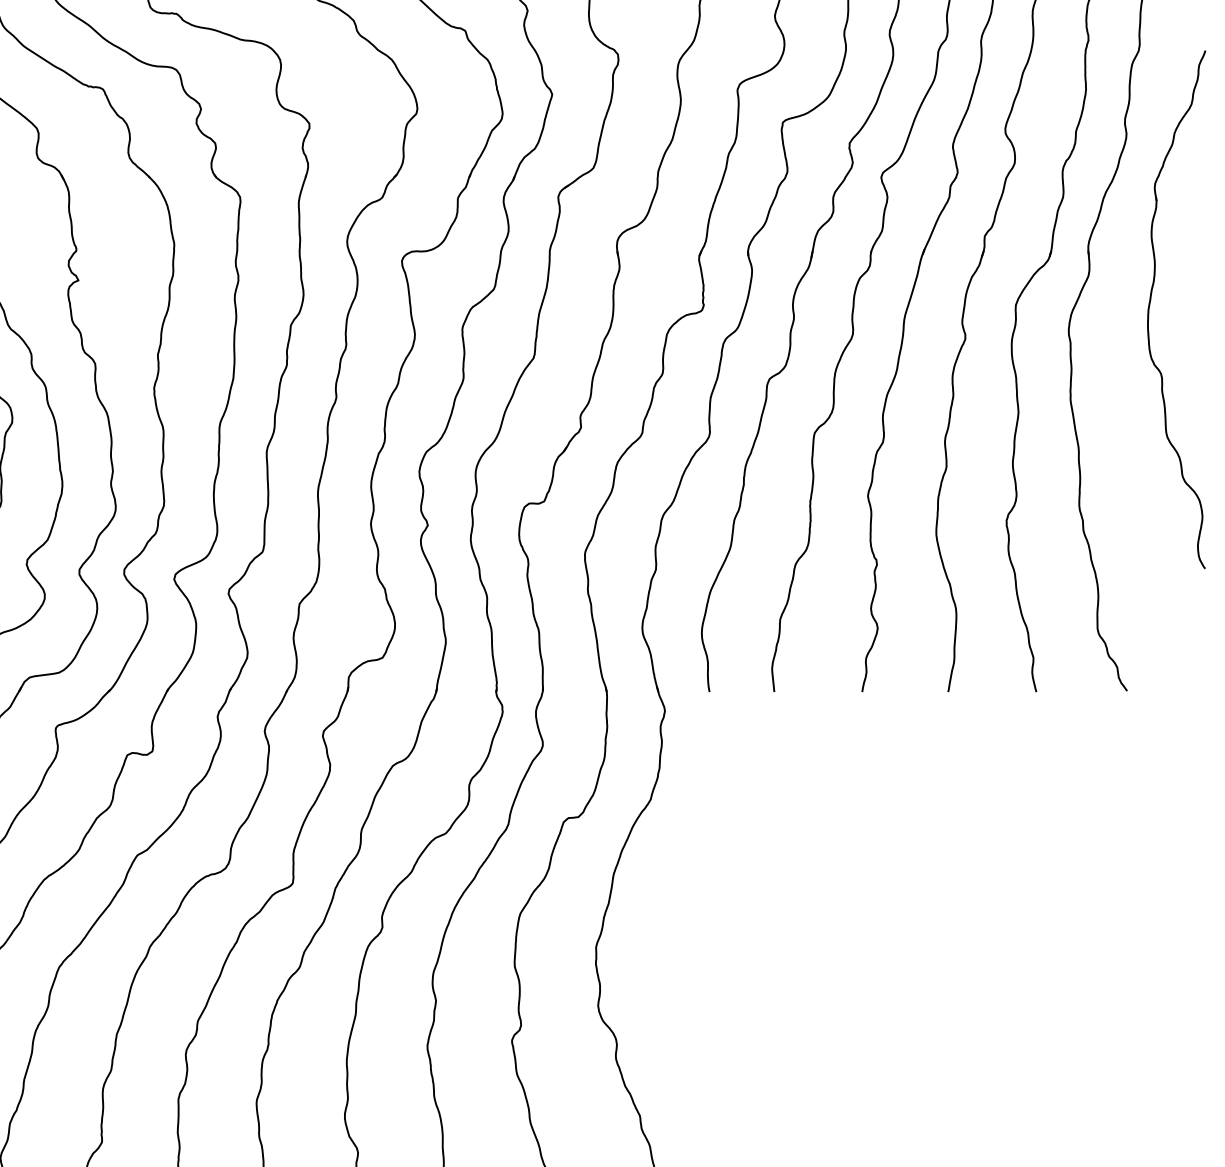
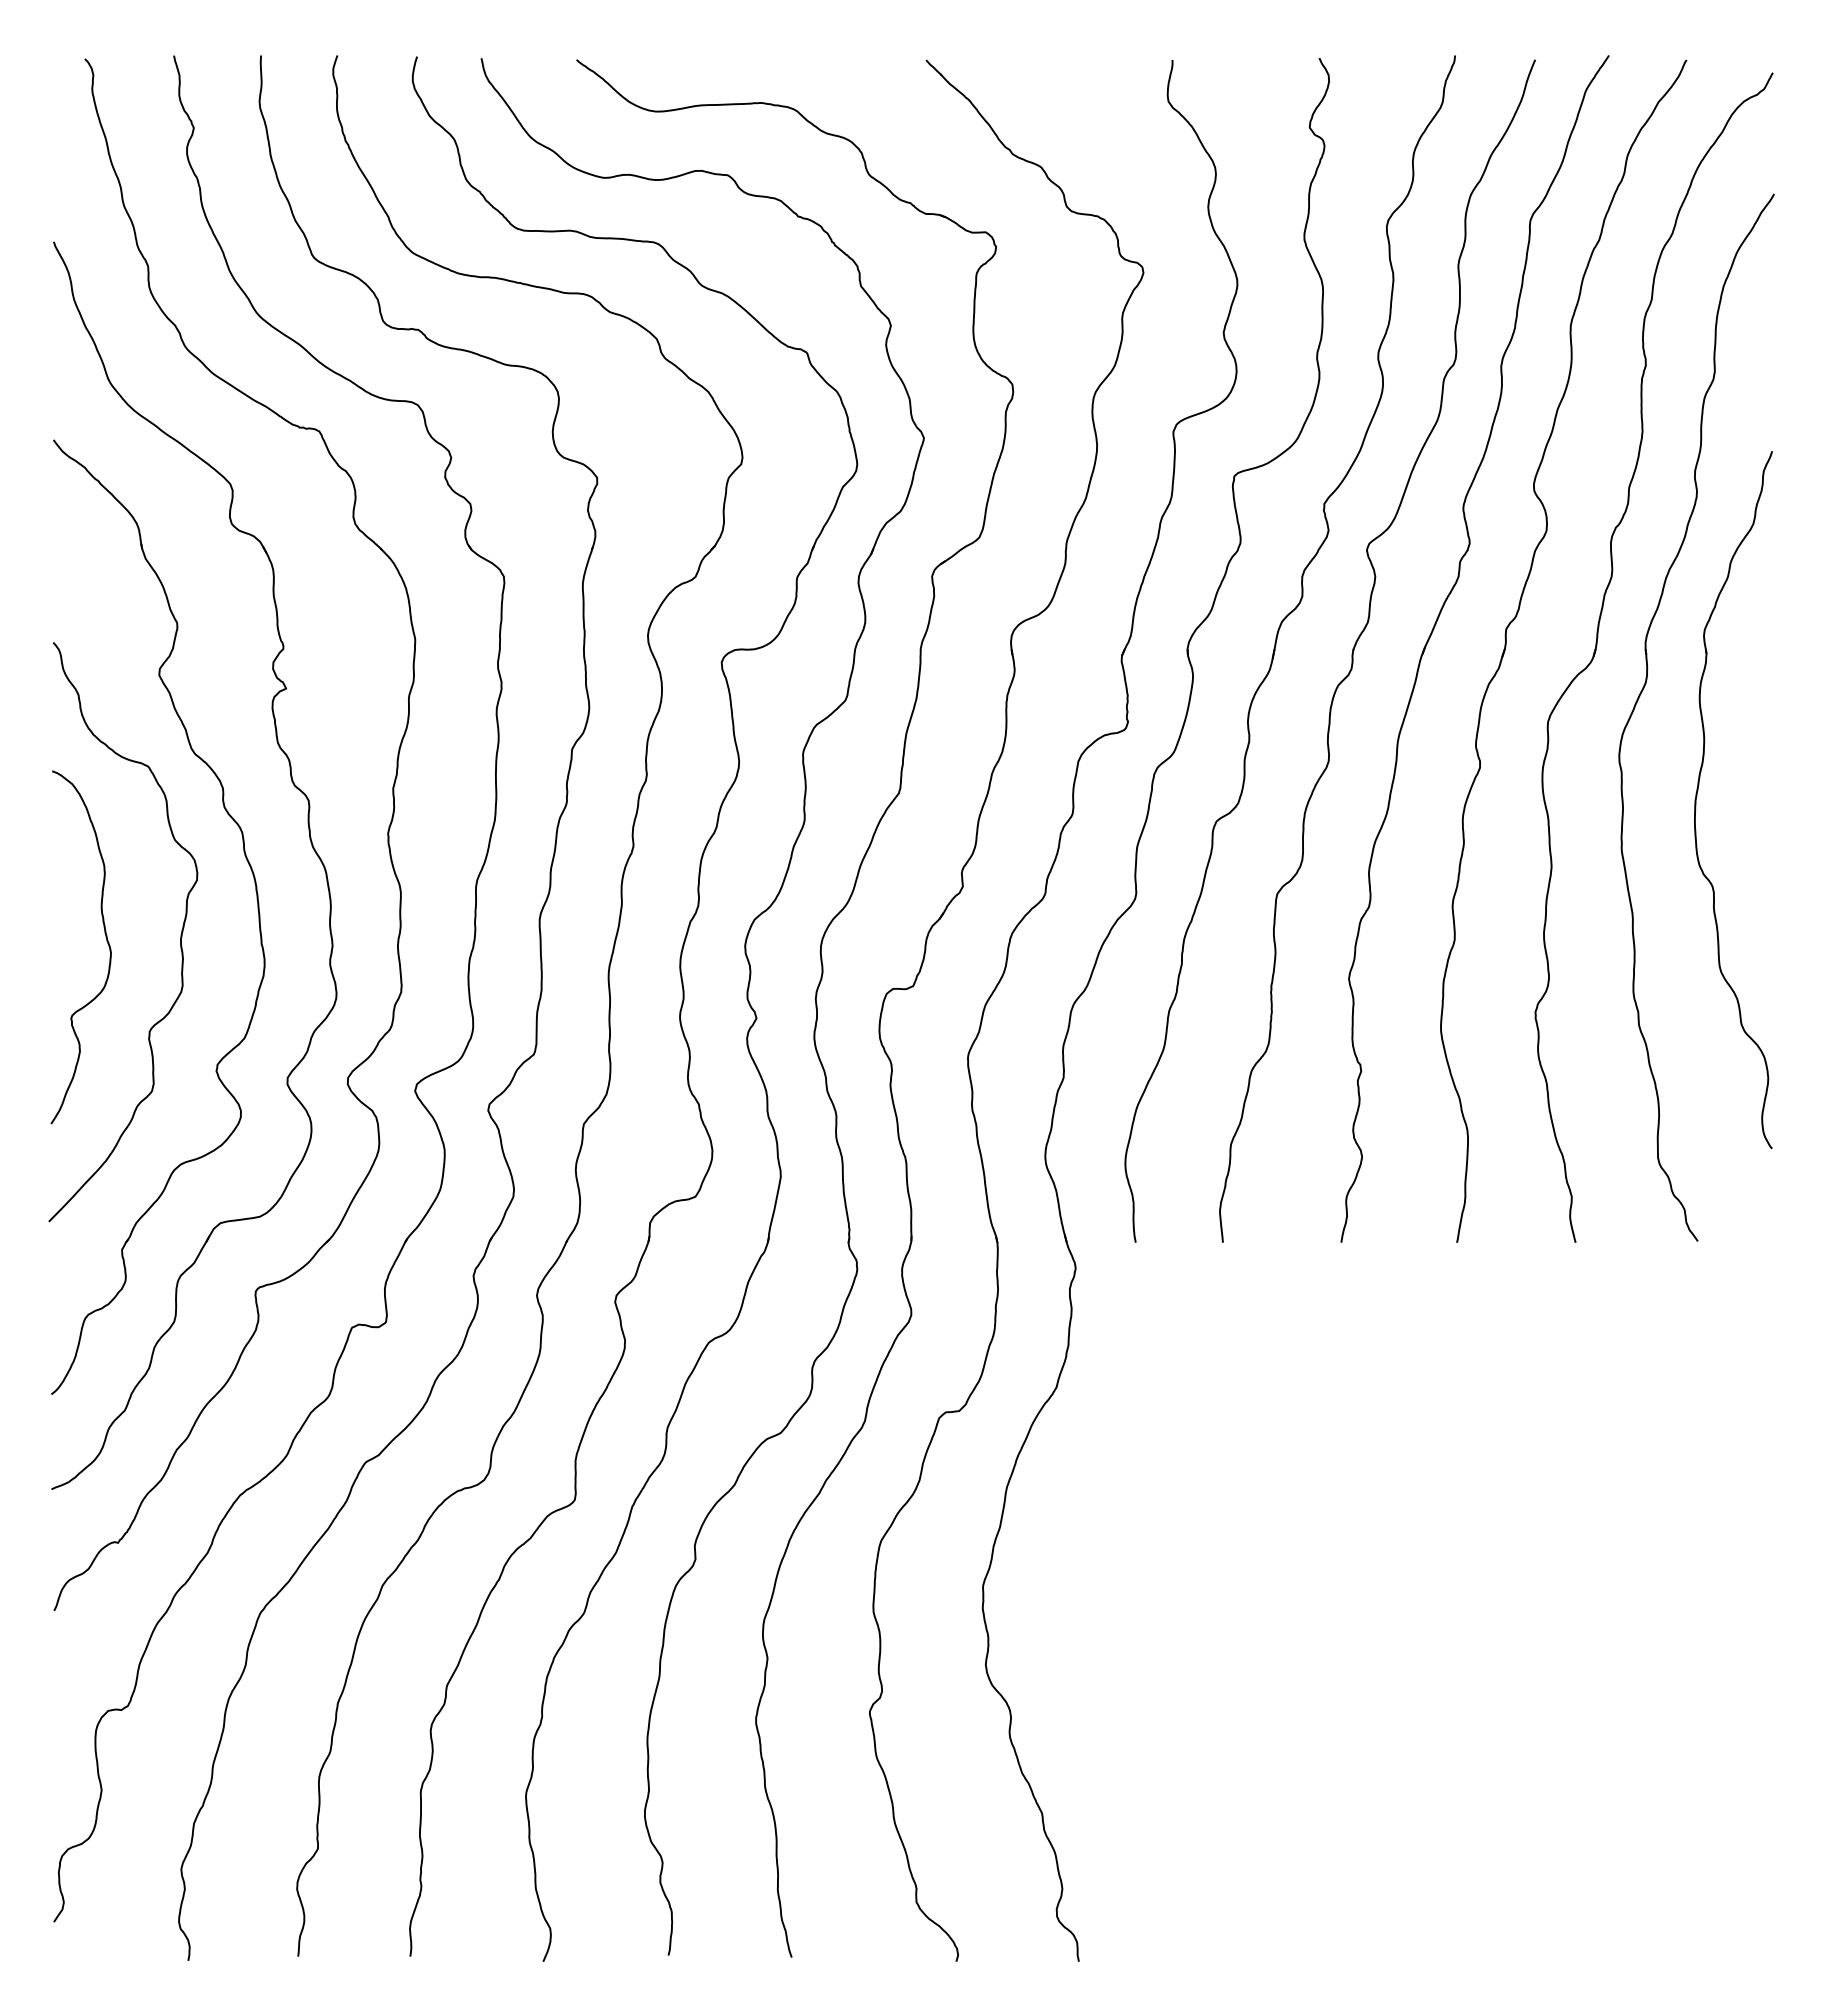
part: (1149, 307) -> (1697, 796), moved

